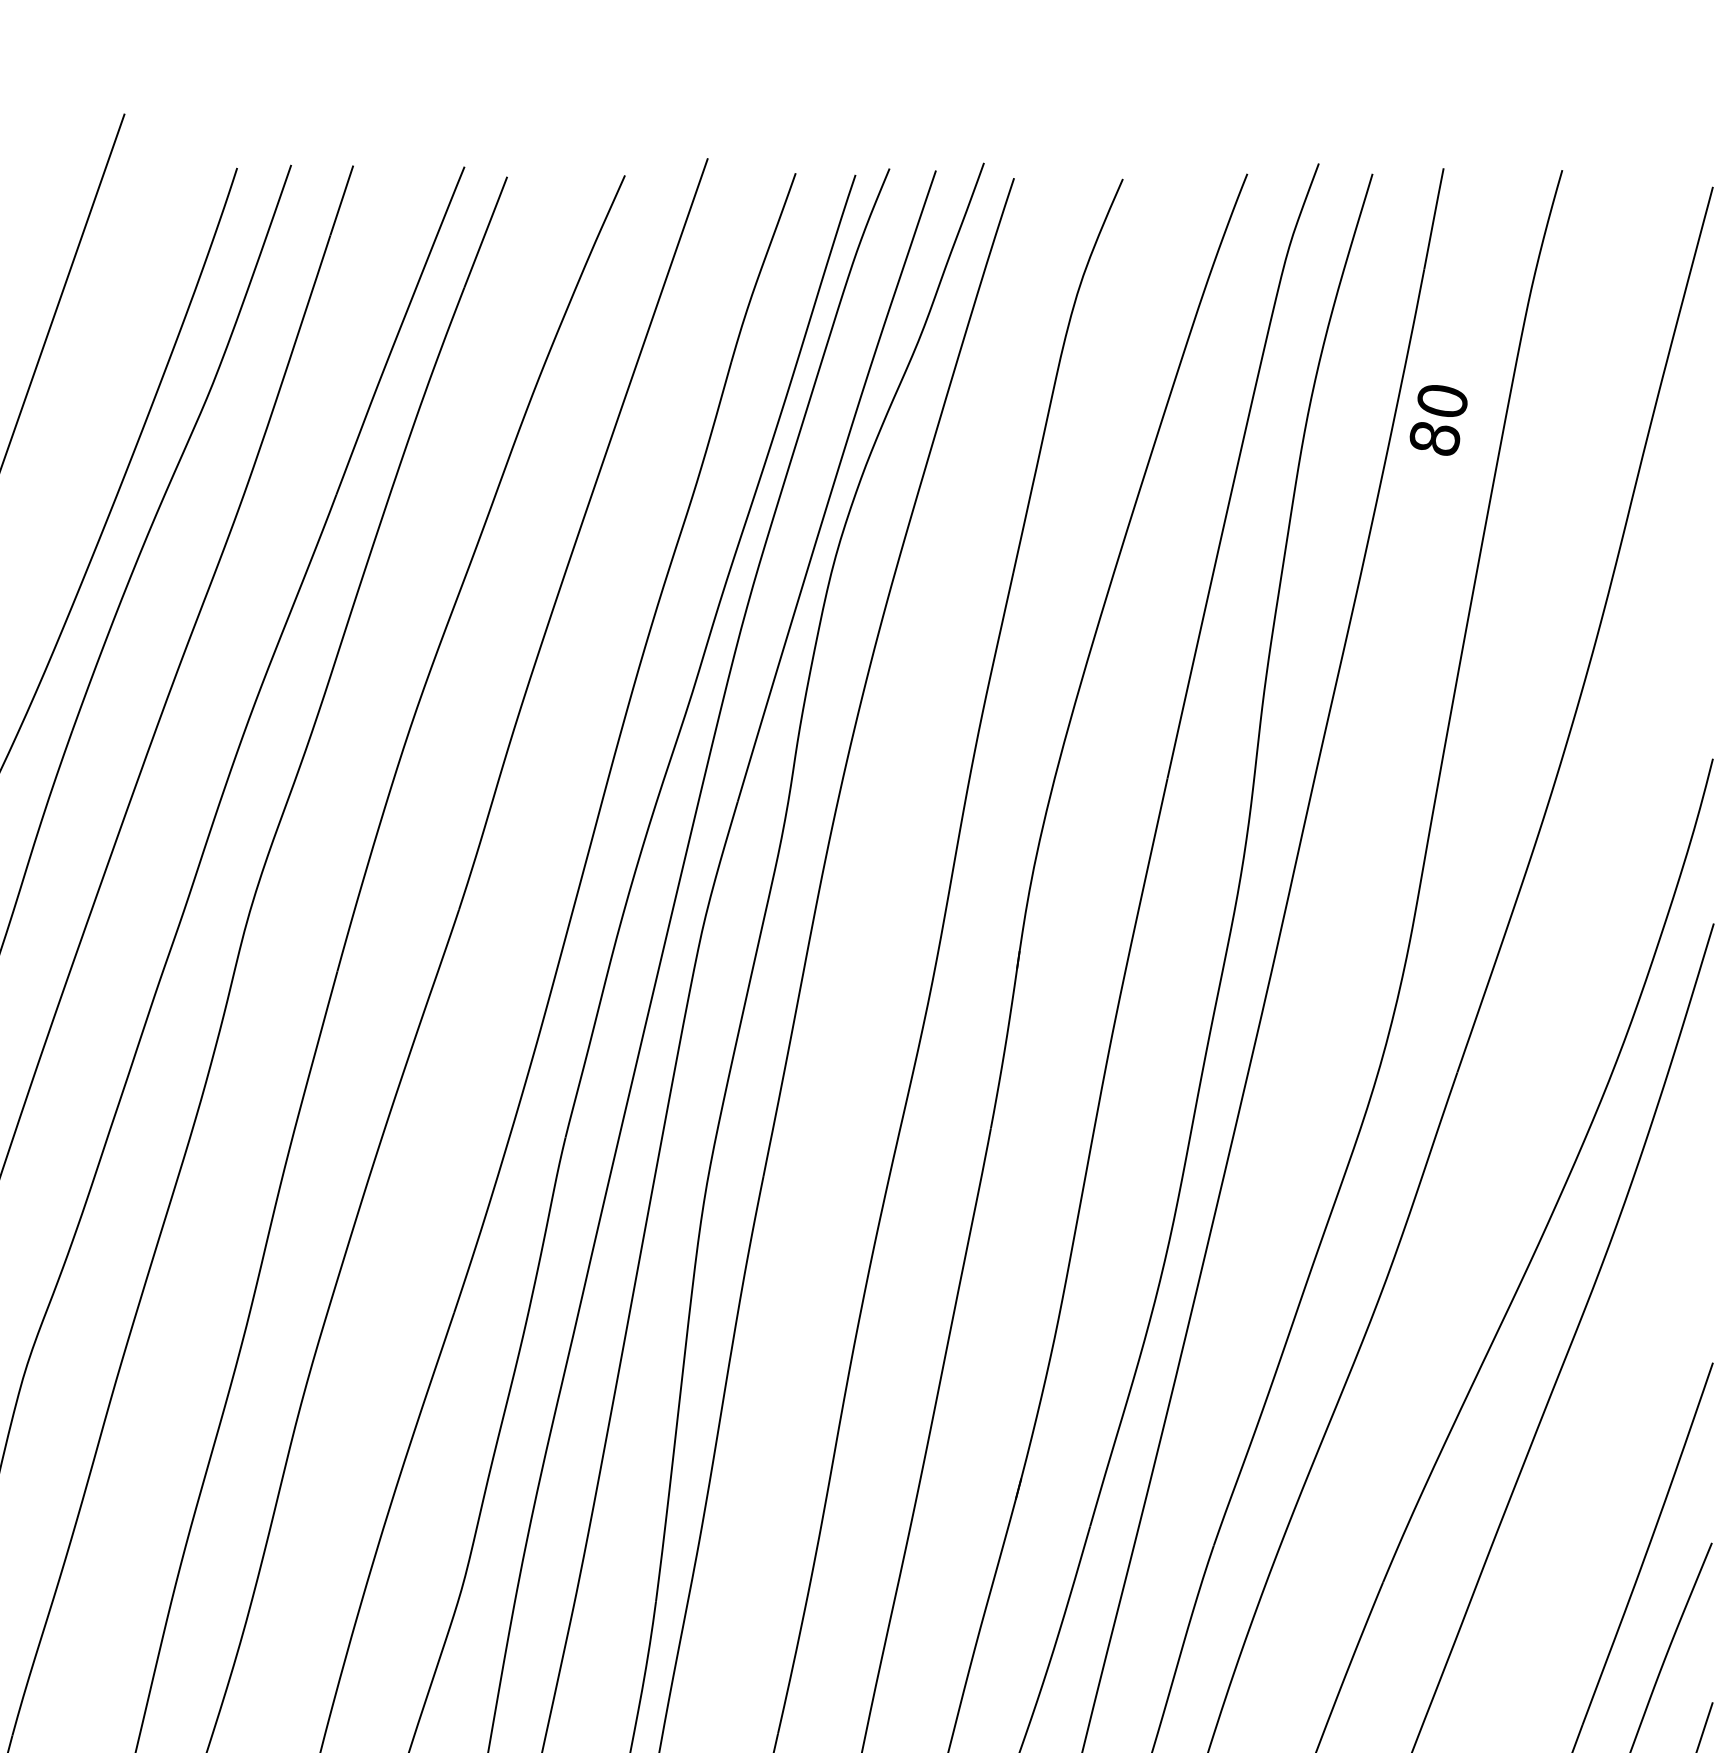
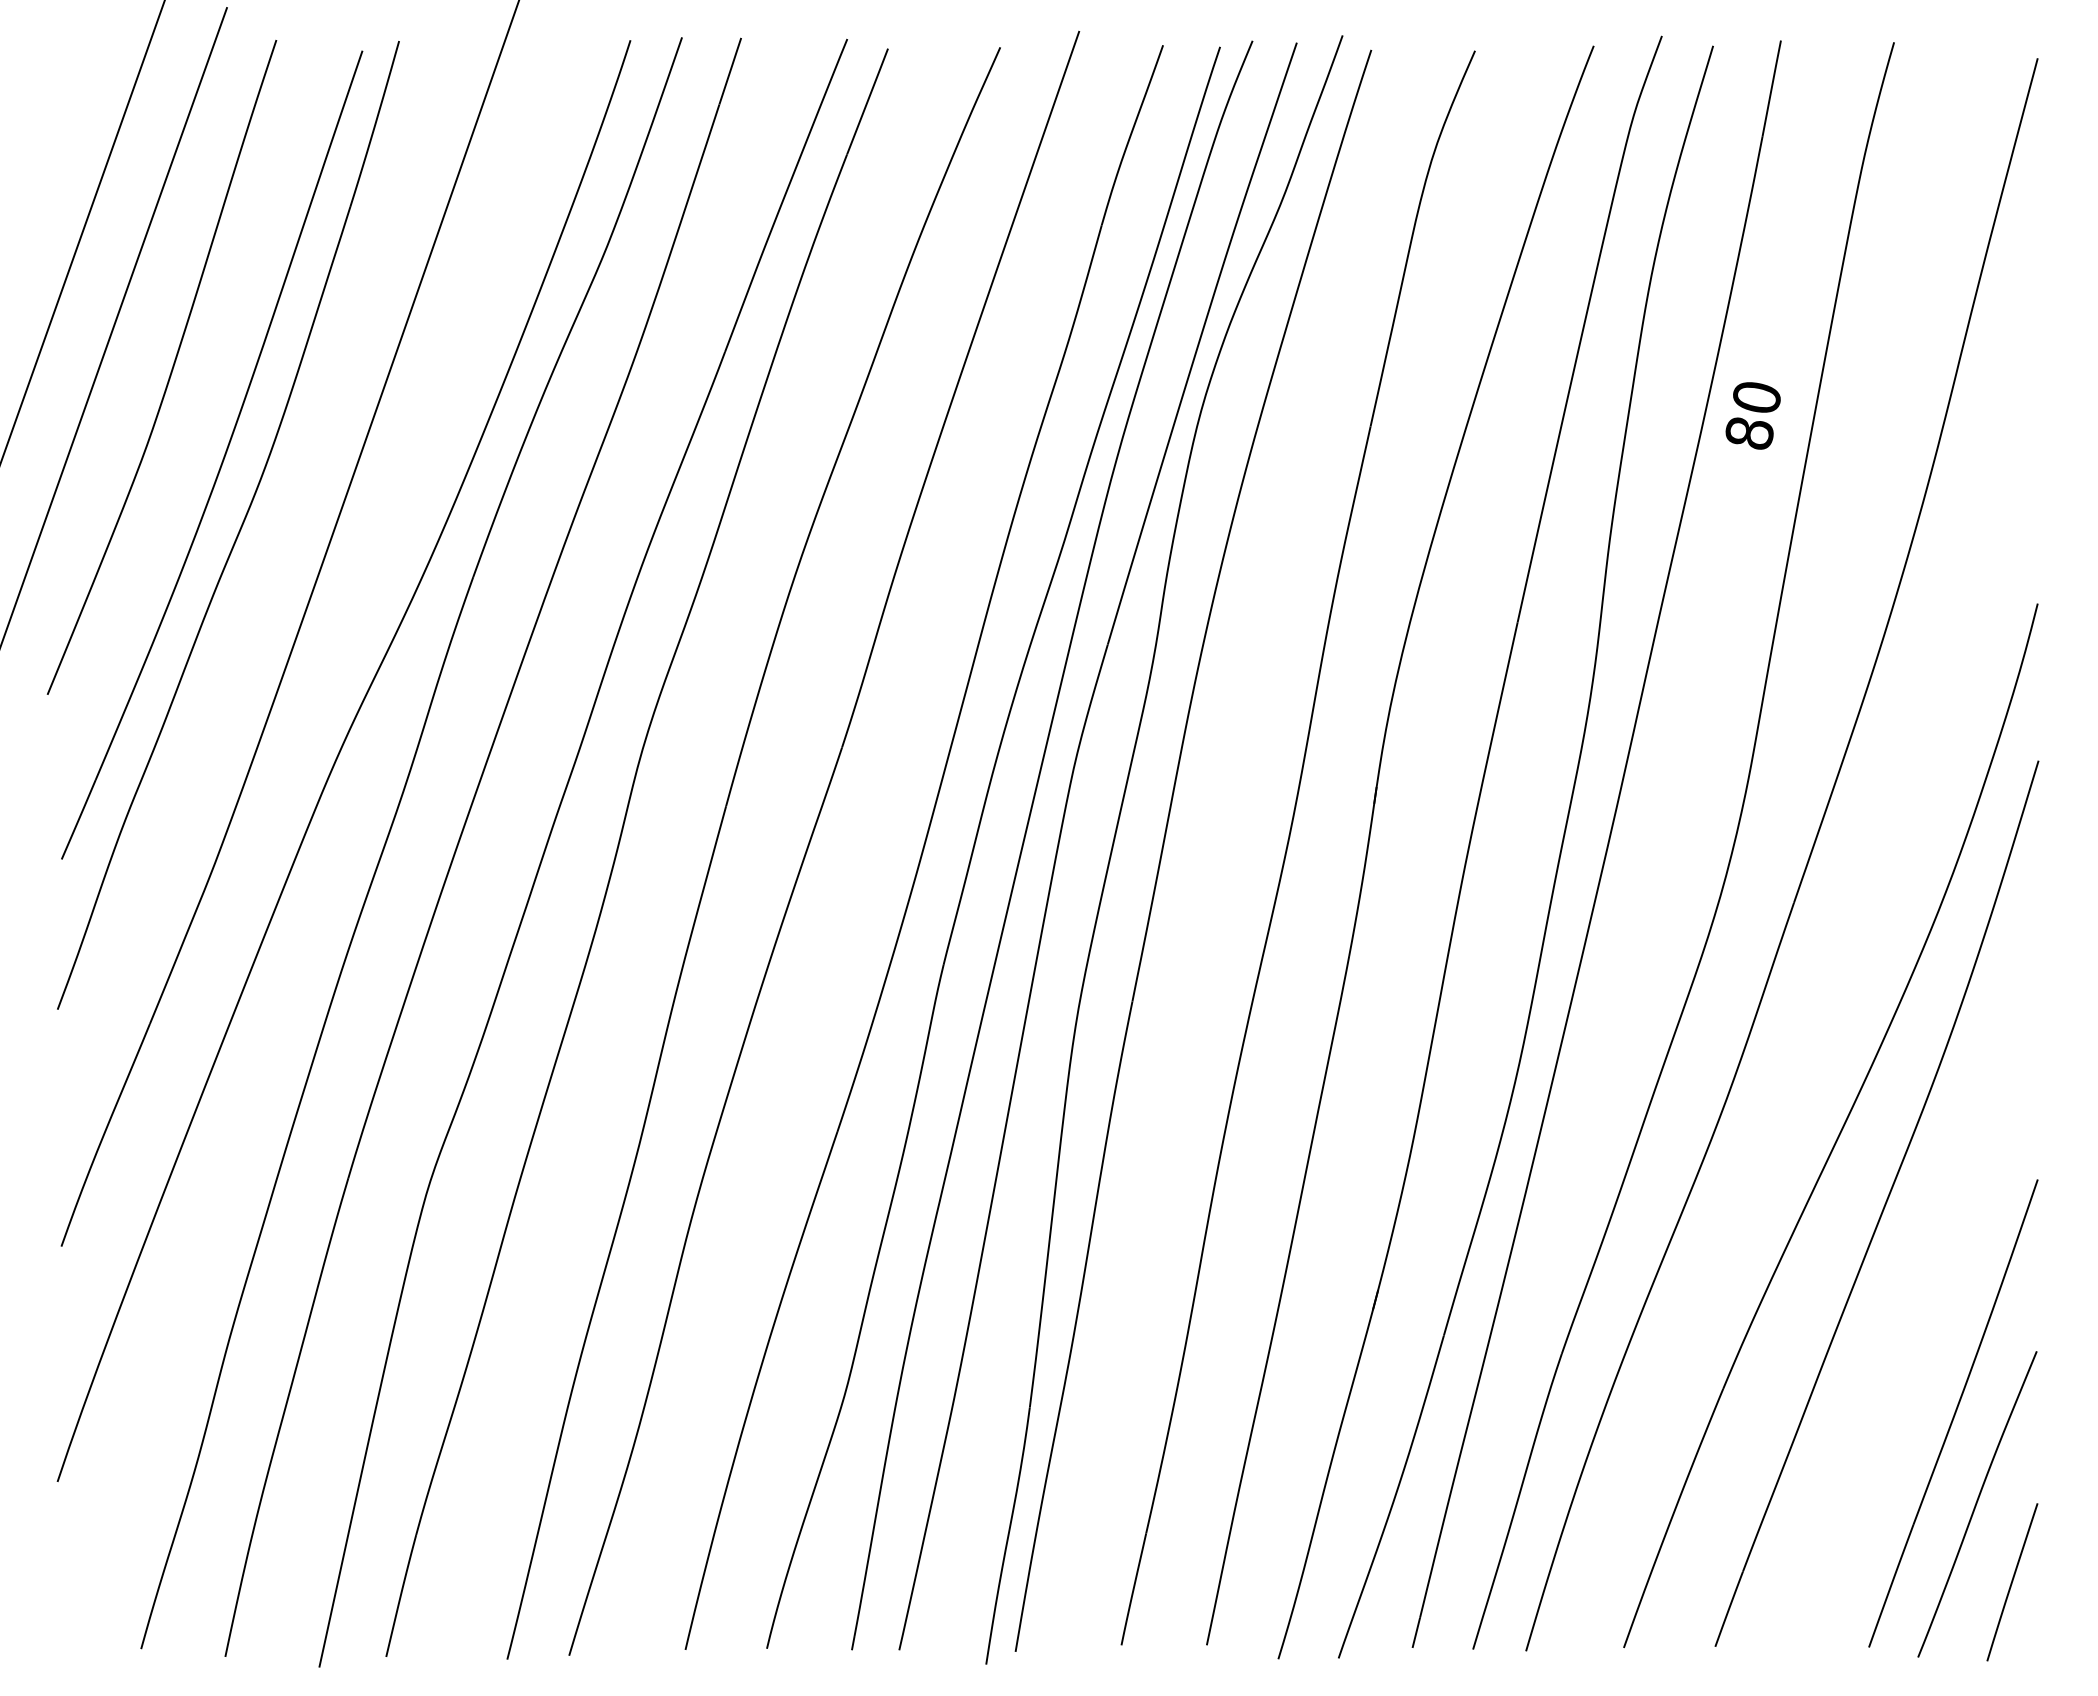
text: (1437, 419) -> (1752, 415), moved

